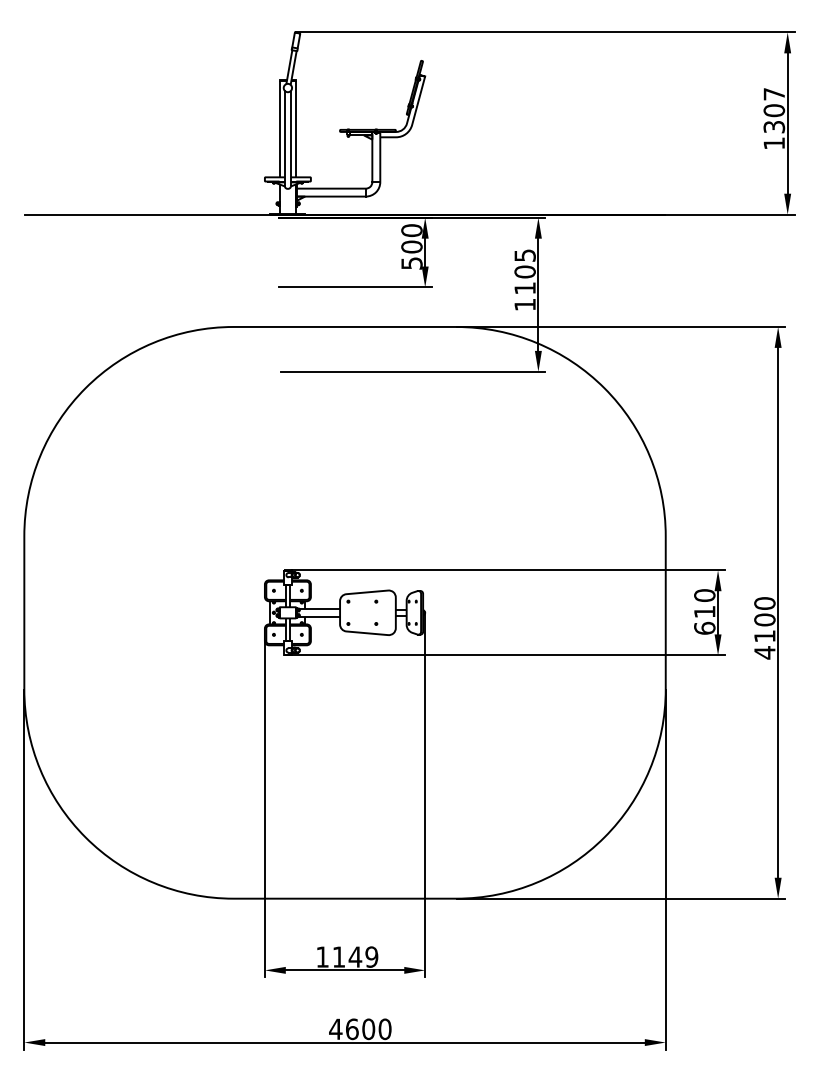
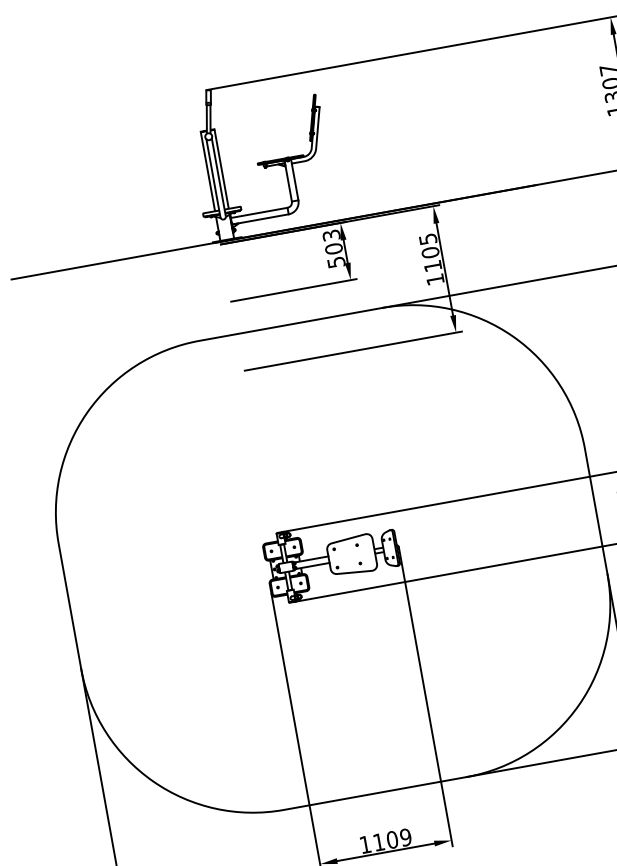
text: (411, 230) -> (331, 235), 500 -> 503
text: (355, 956) -> (392, 839), 1149 -> 1109

